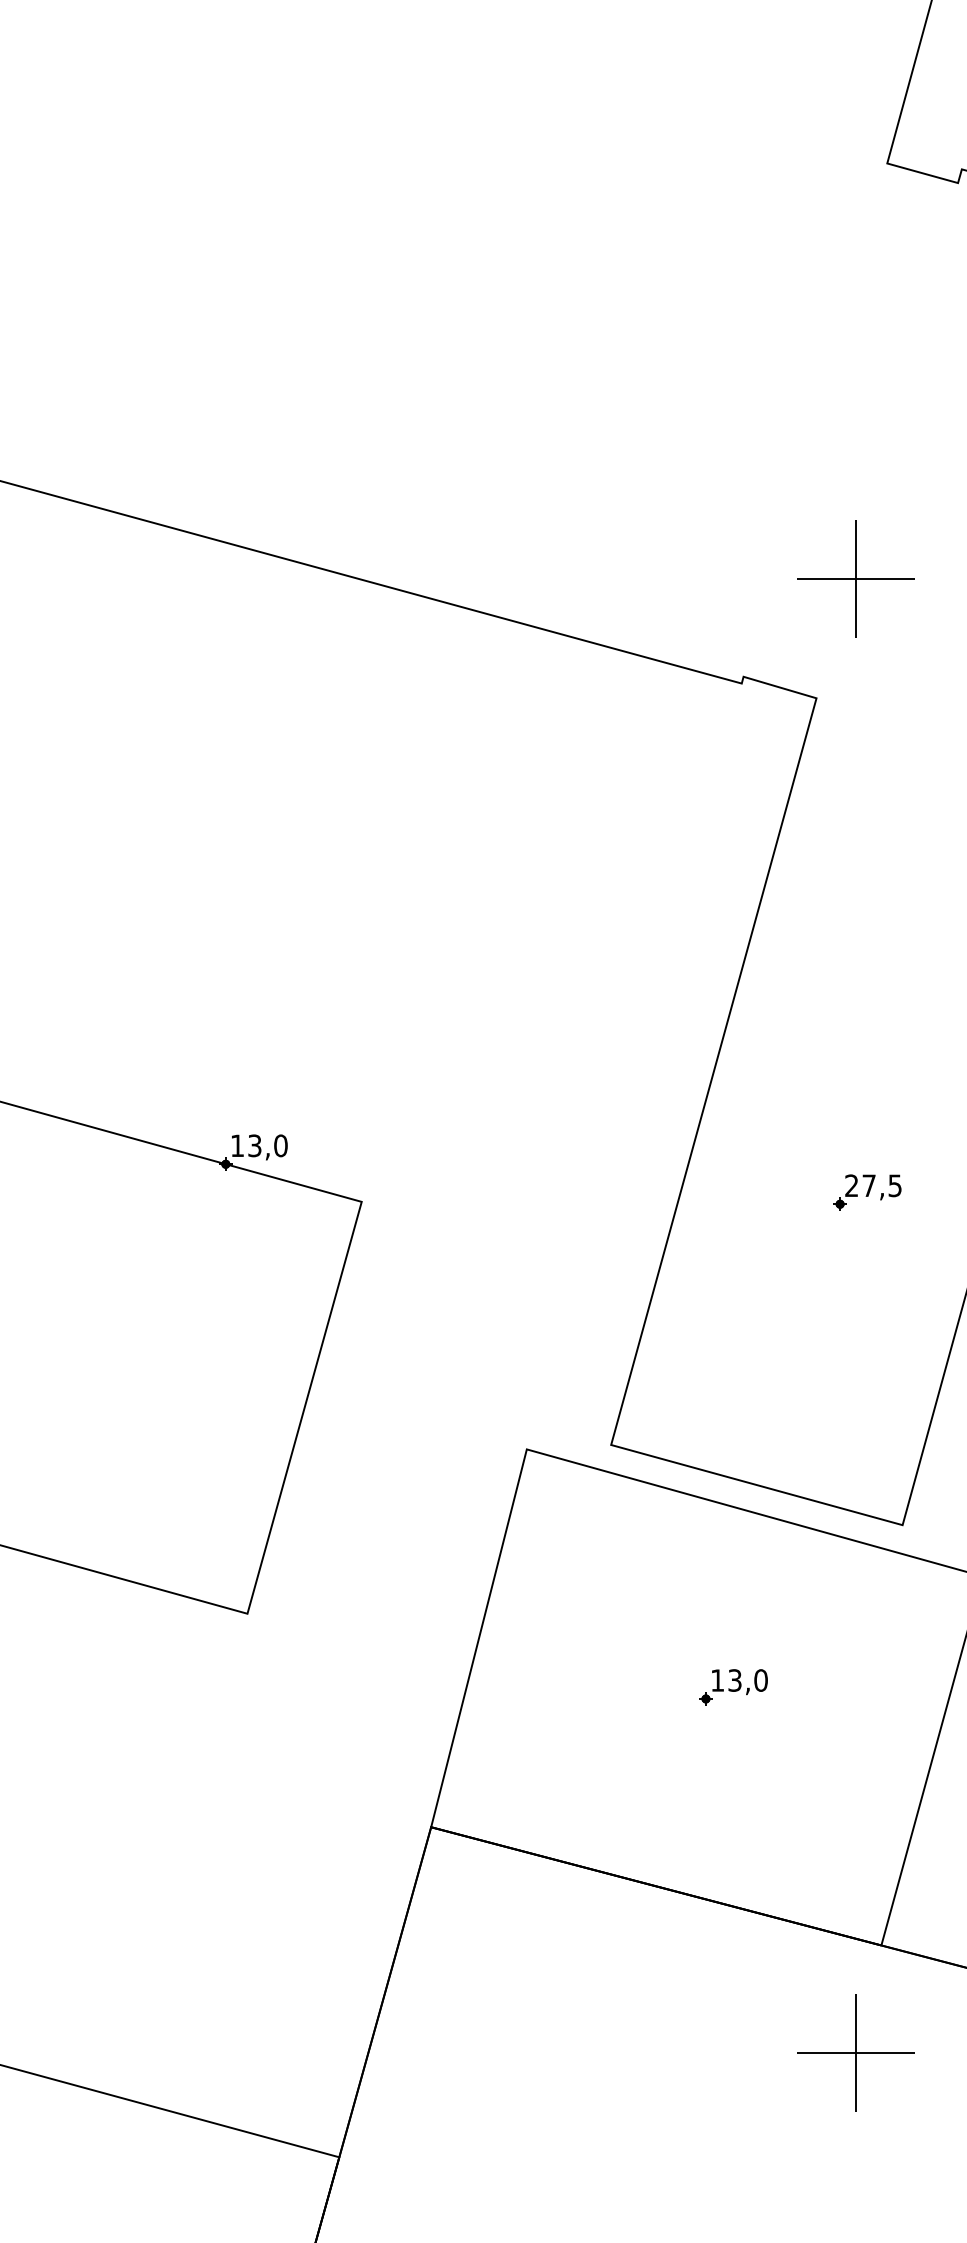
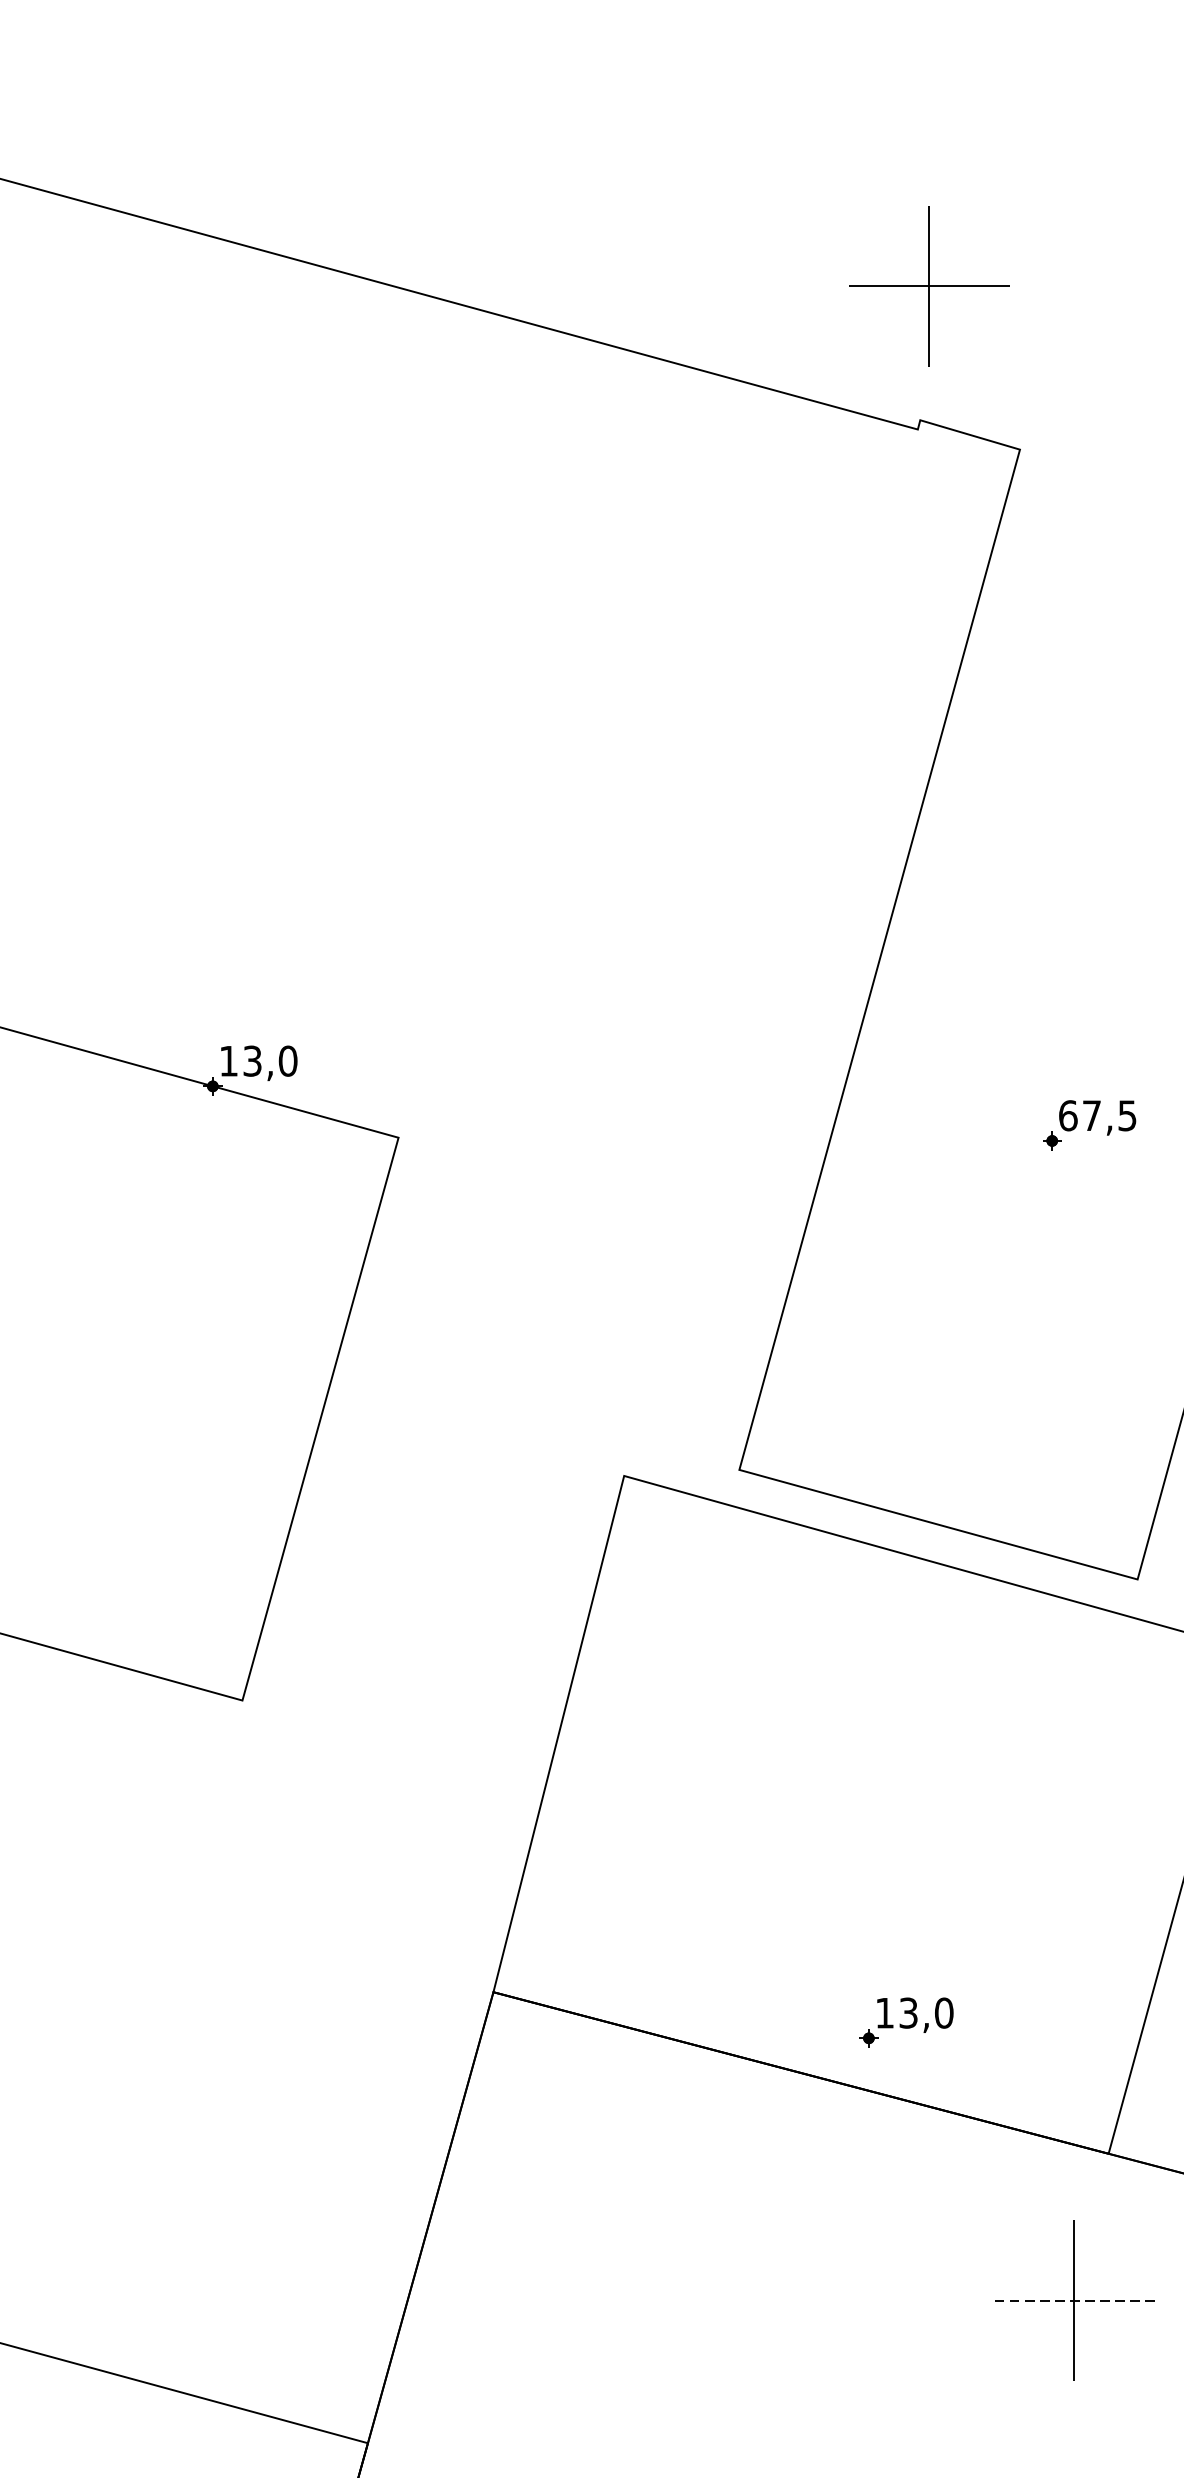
part: (855, 578) -> (928, 285), moved
text: (851, 1185) -> (1067, 1115), 27,5 -> 67,5
part: (733, 1687) -> (906, 2022), moved
line: (856, 2052) -> (1074, 2300), solid -> dashed

